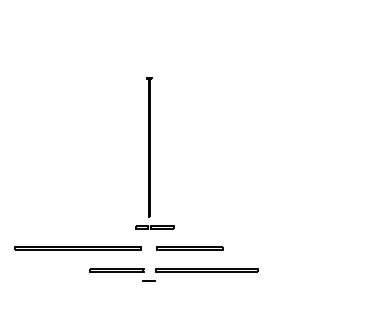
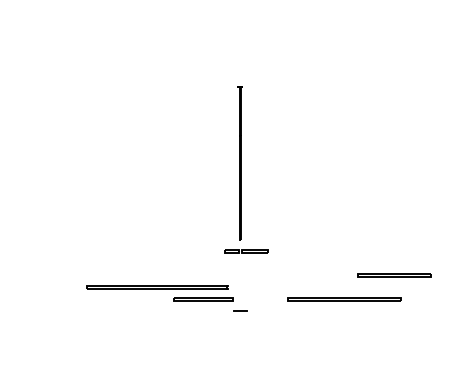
line: (79, 247) -> (157, 286), moved
line: (190, 247) -> (394, 274), moved
line: (206, 269) -> (344, 298), moved

